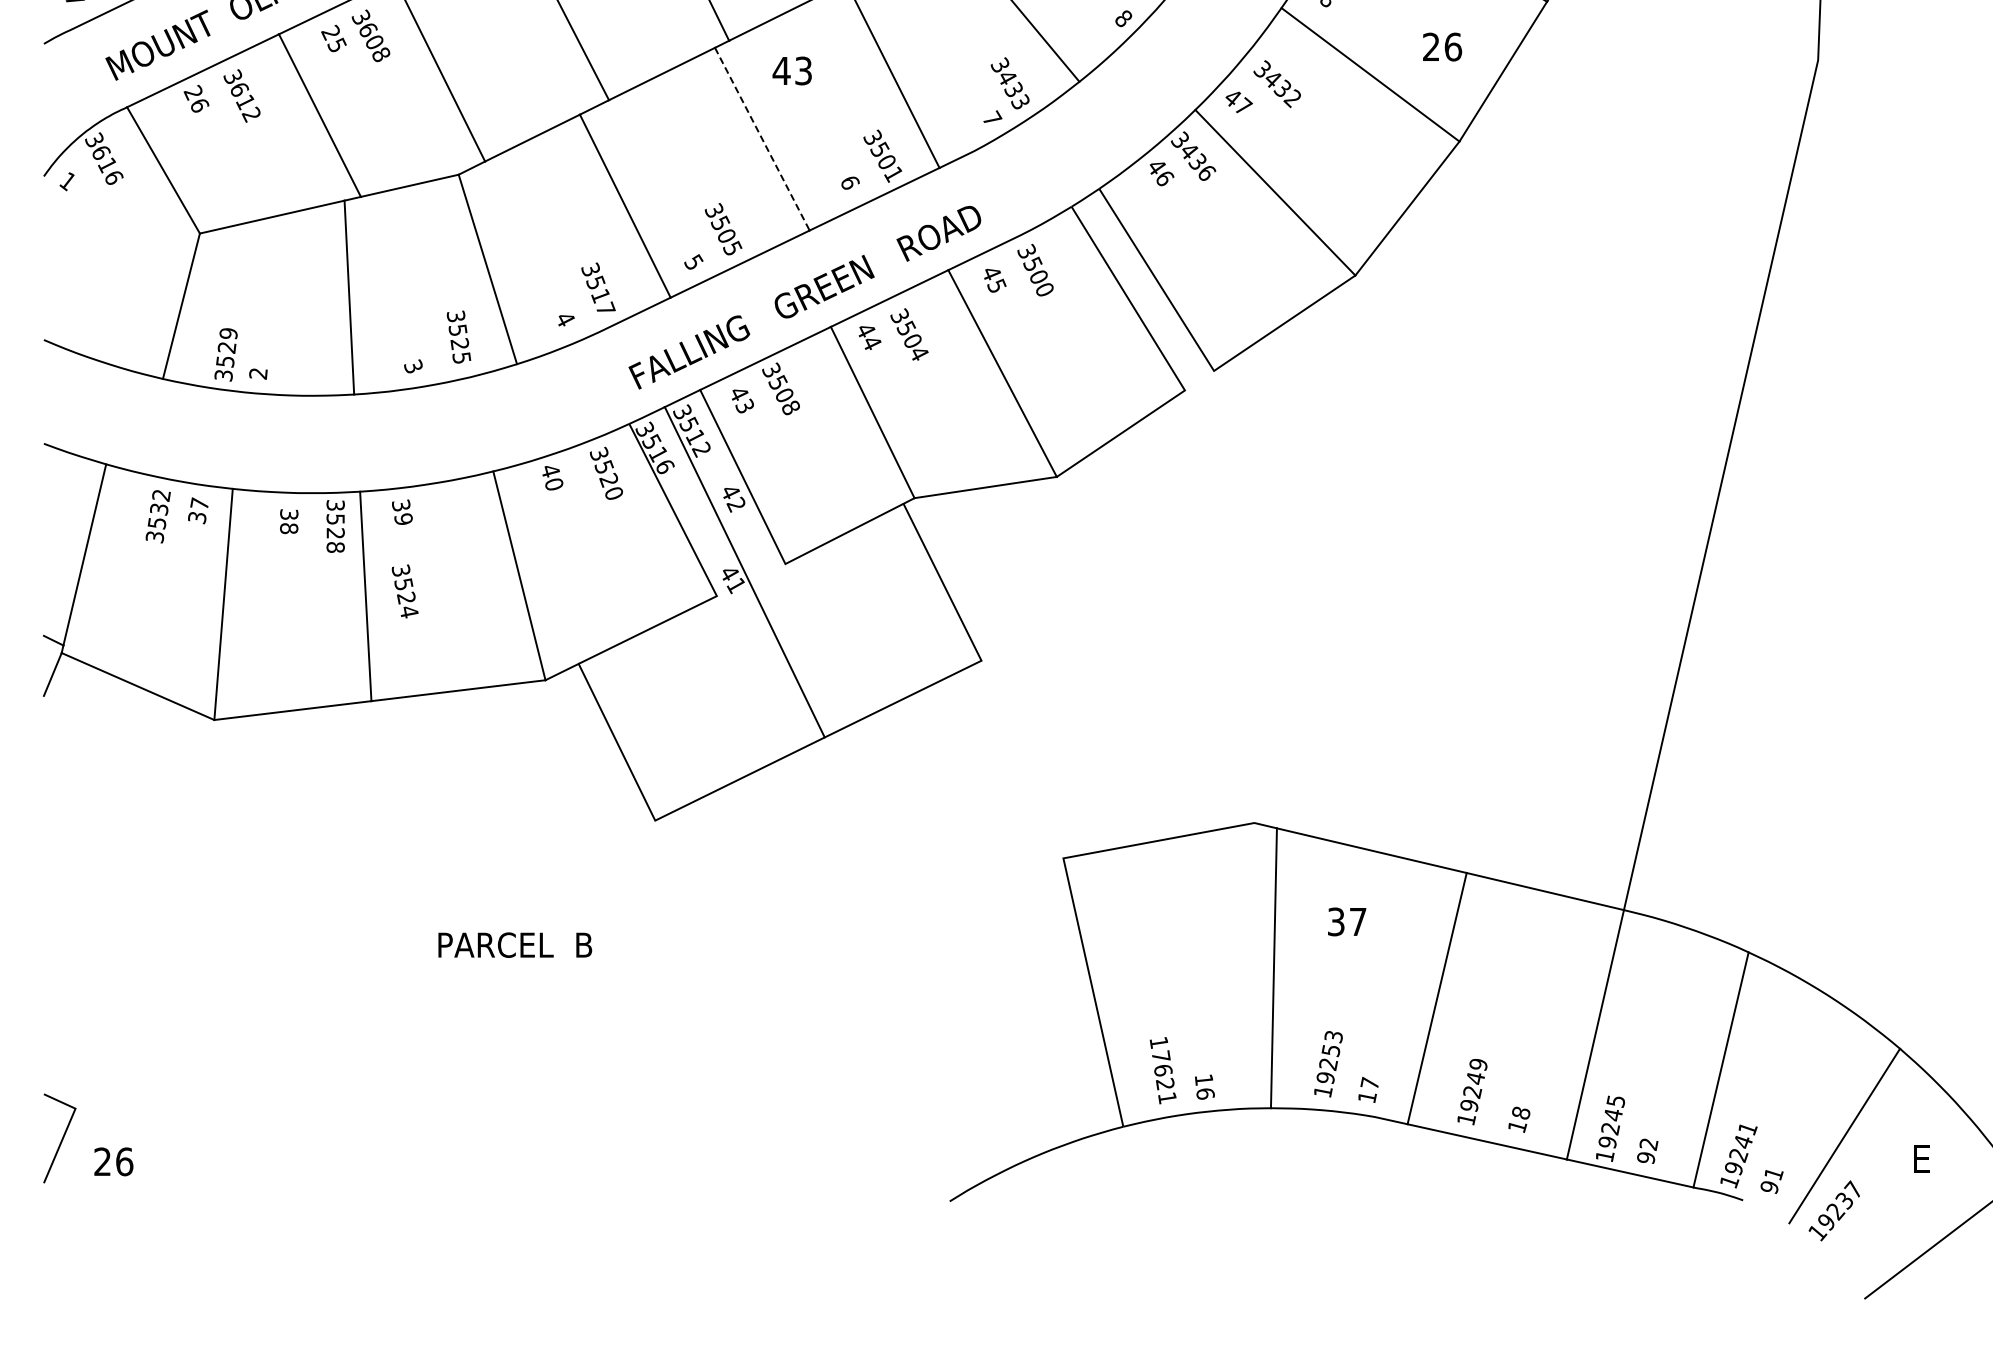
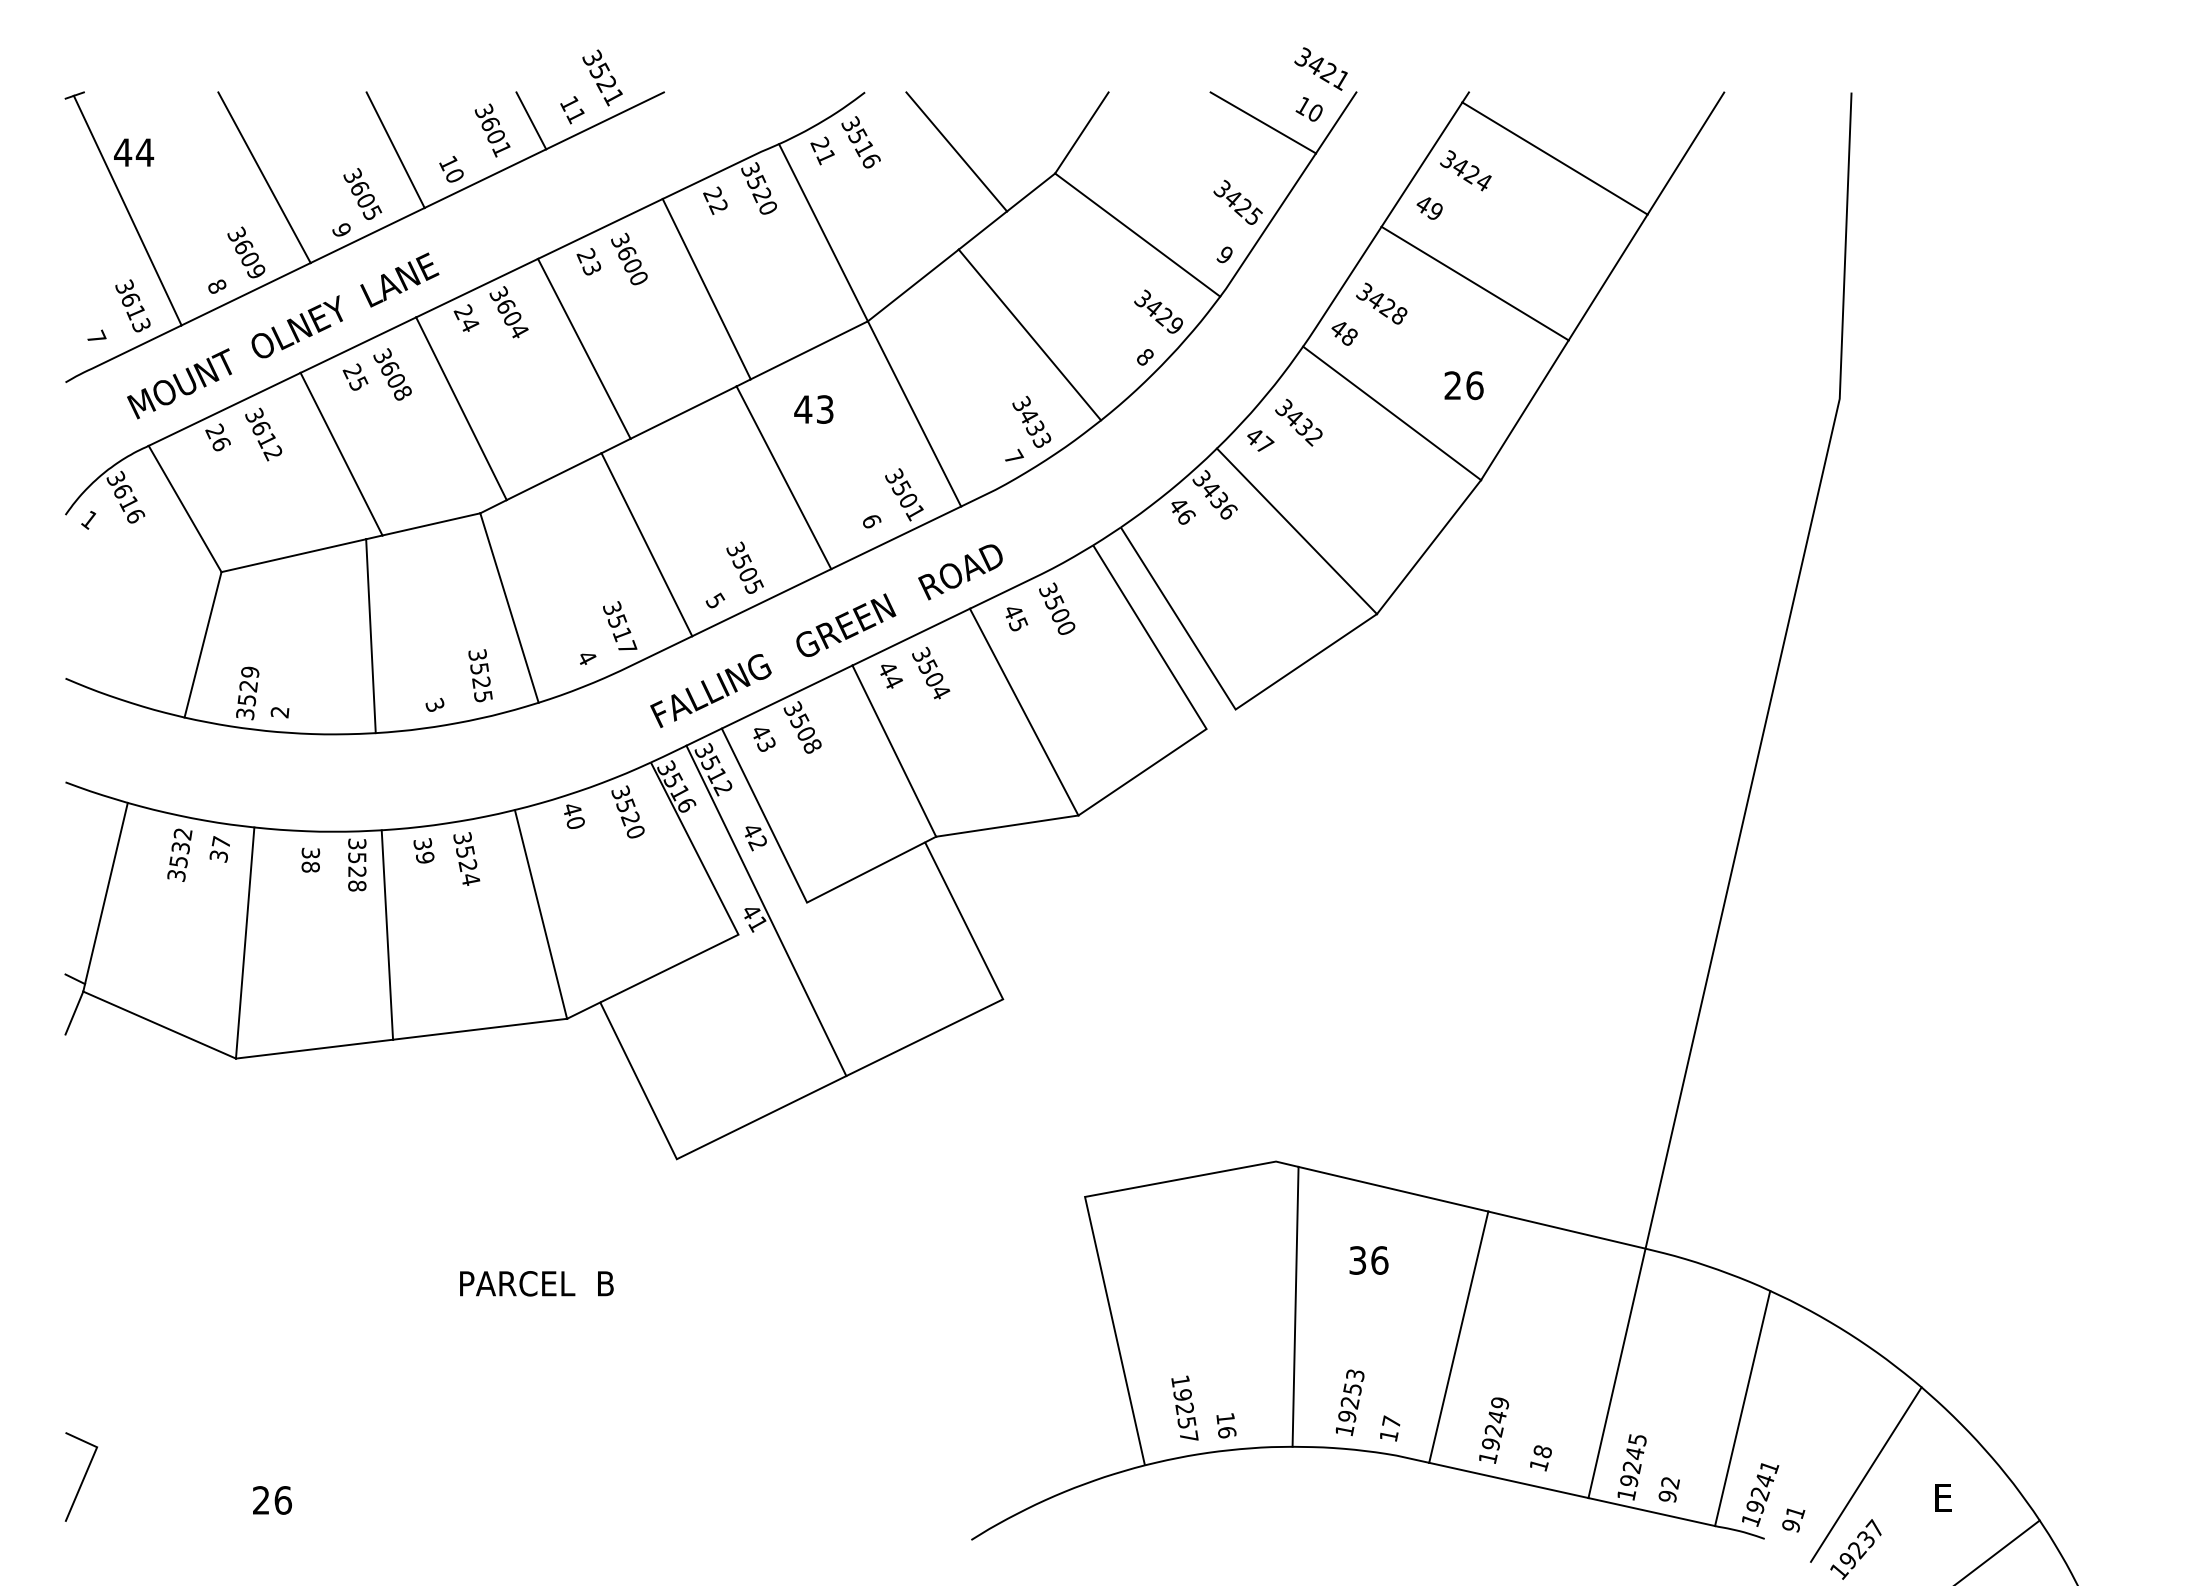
line: (761, 138) -> (783, 477), dashed -> solid
text: (404, 590) -> (466, 858), moved
text: (1357, 921) -> (1379, 1260), 37 -> 36
text: (1163, 1076) -> (1185, 1415), 17621 -> 19257
text: (113, 1161) -> (272, 1500), moved

